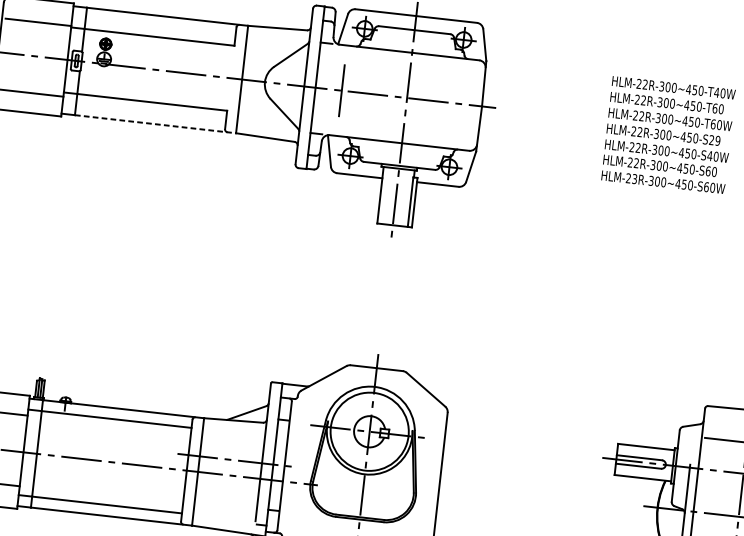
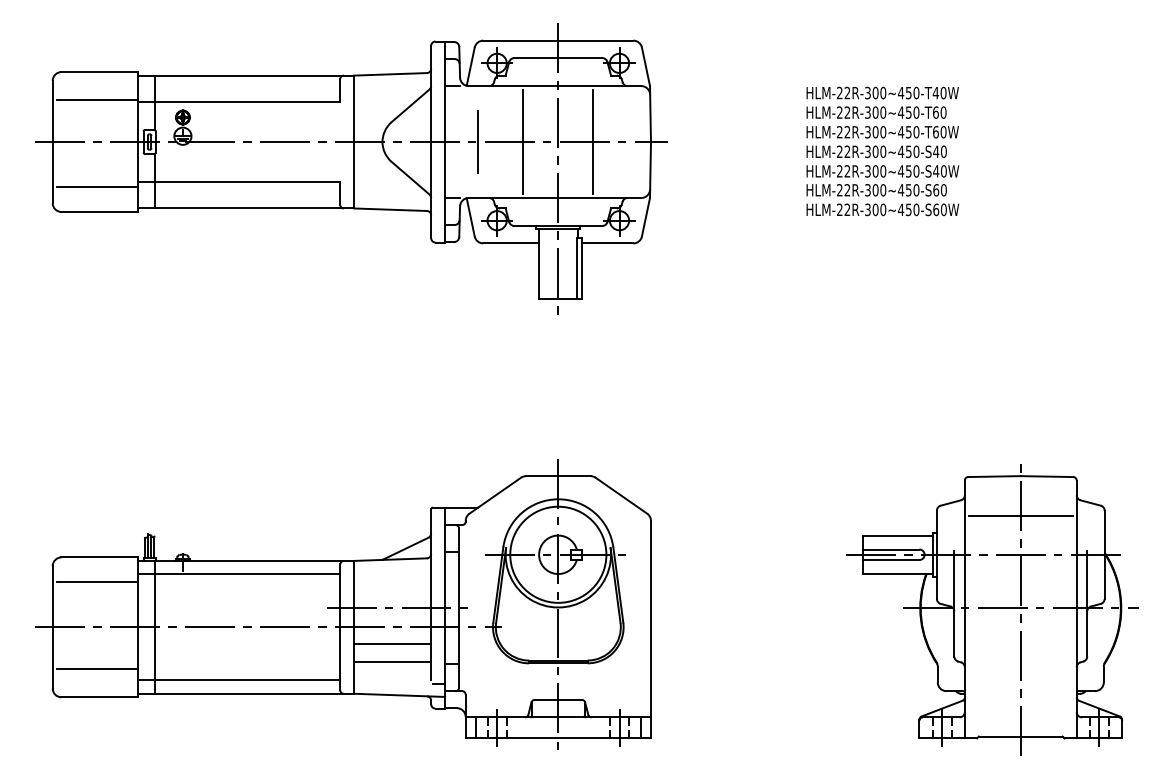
line: (379, 94) -> (523, 141), added
line: (435, 100) -> (593, 141), added
line: (155, 124) -> (254, 208), dashed -> solid
text: (714, 140) -> (939, 151), HLM-22R-300~450-S29 -> HLM-22R-300~450-S40
text: (634, 179) -> (847, 210), HLM-23R-300~450-S60W -> HLM-22R-300~450-S60W
line: (227, 488) -> (392, 643), added
line: (225, 503) -> (392, 661), added

